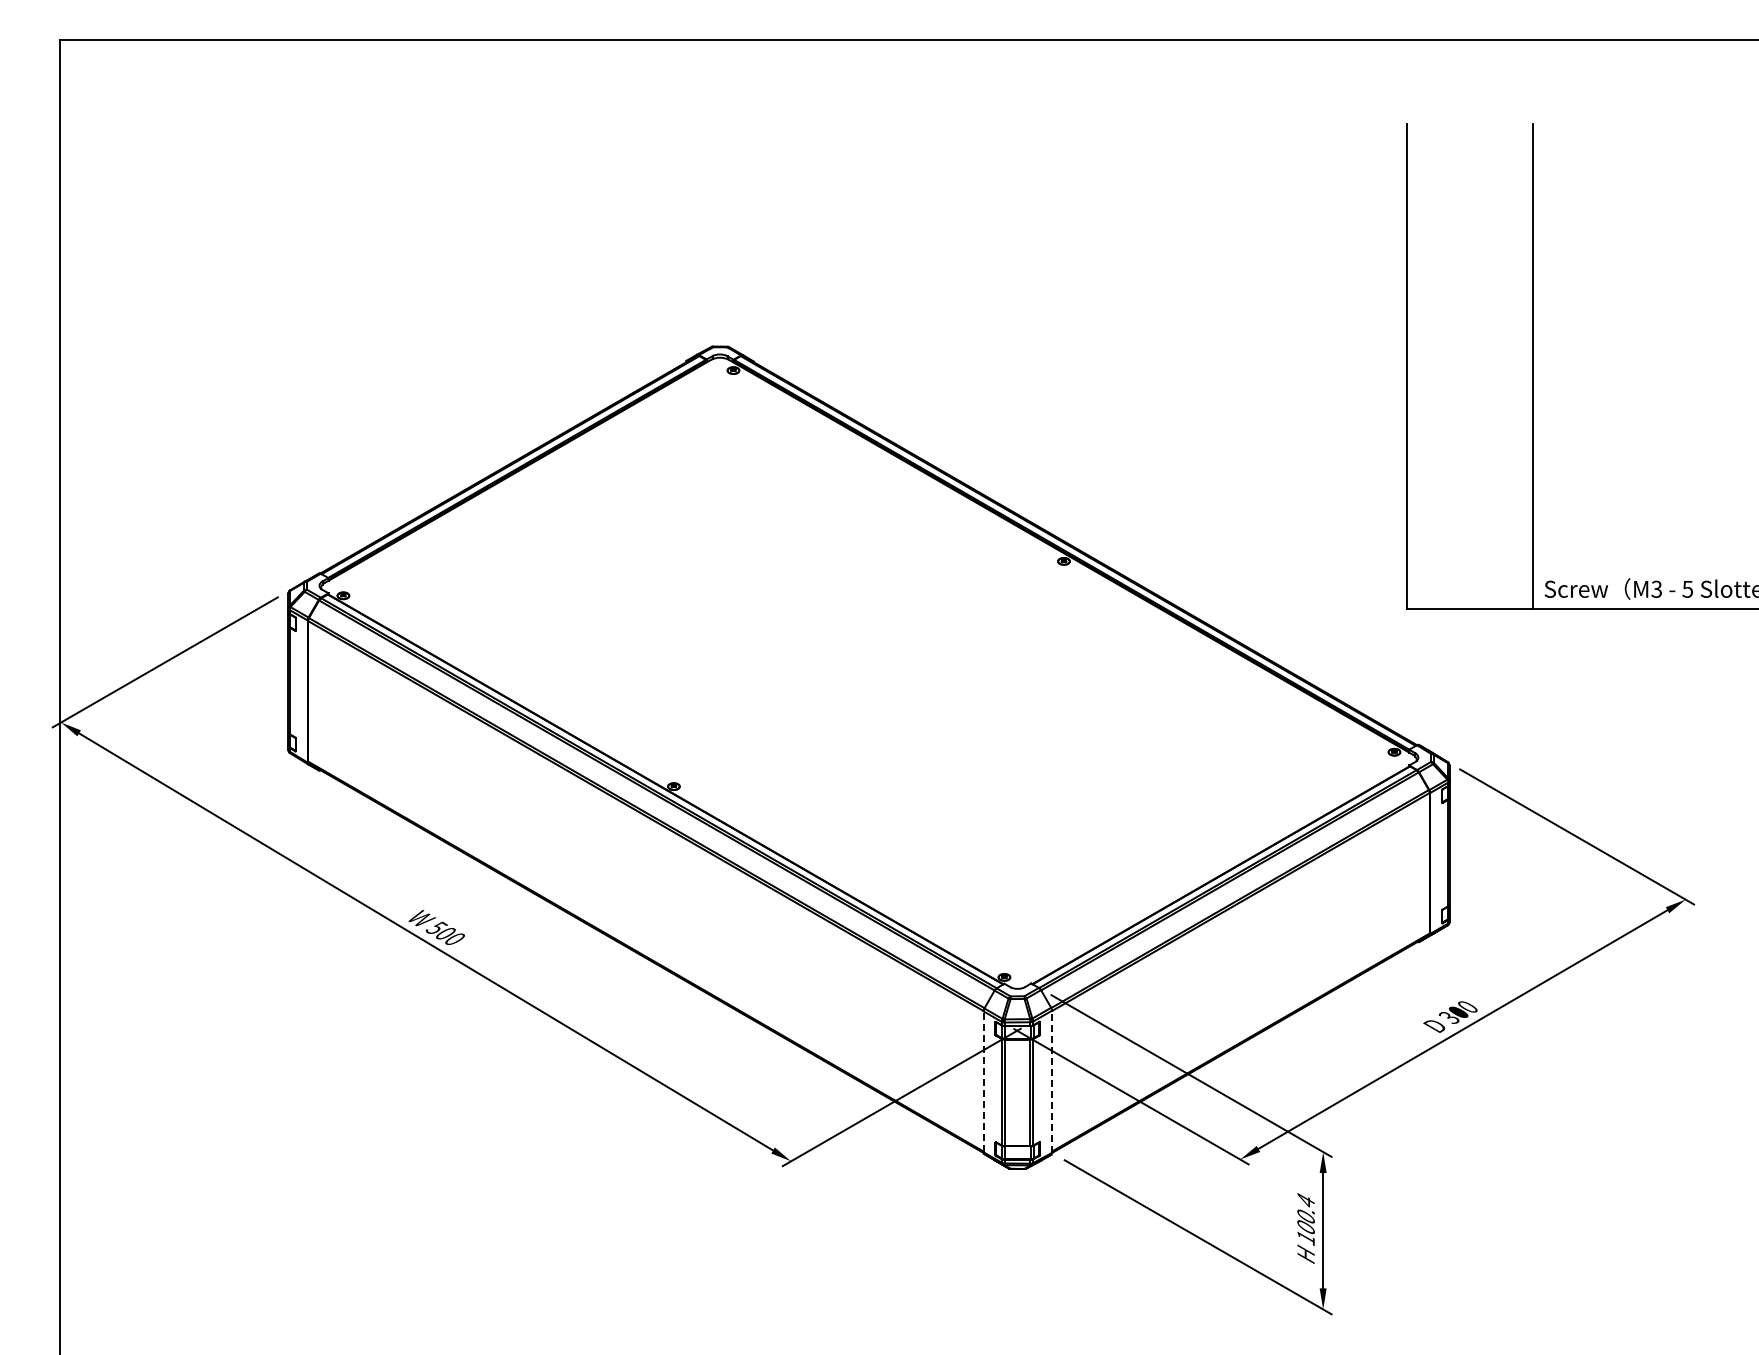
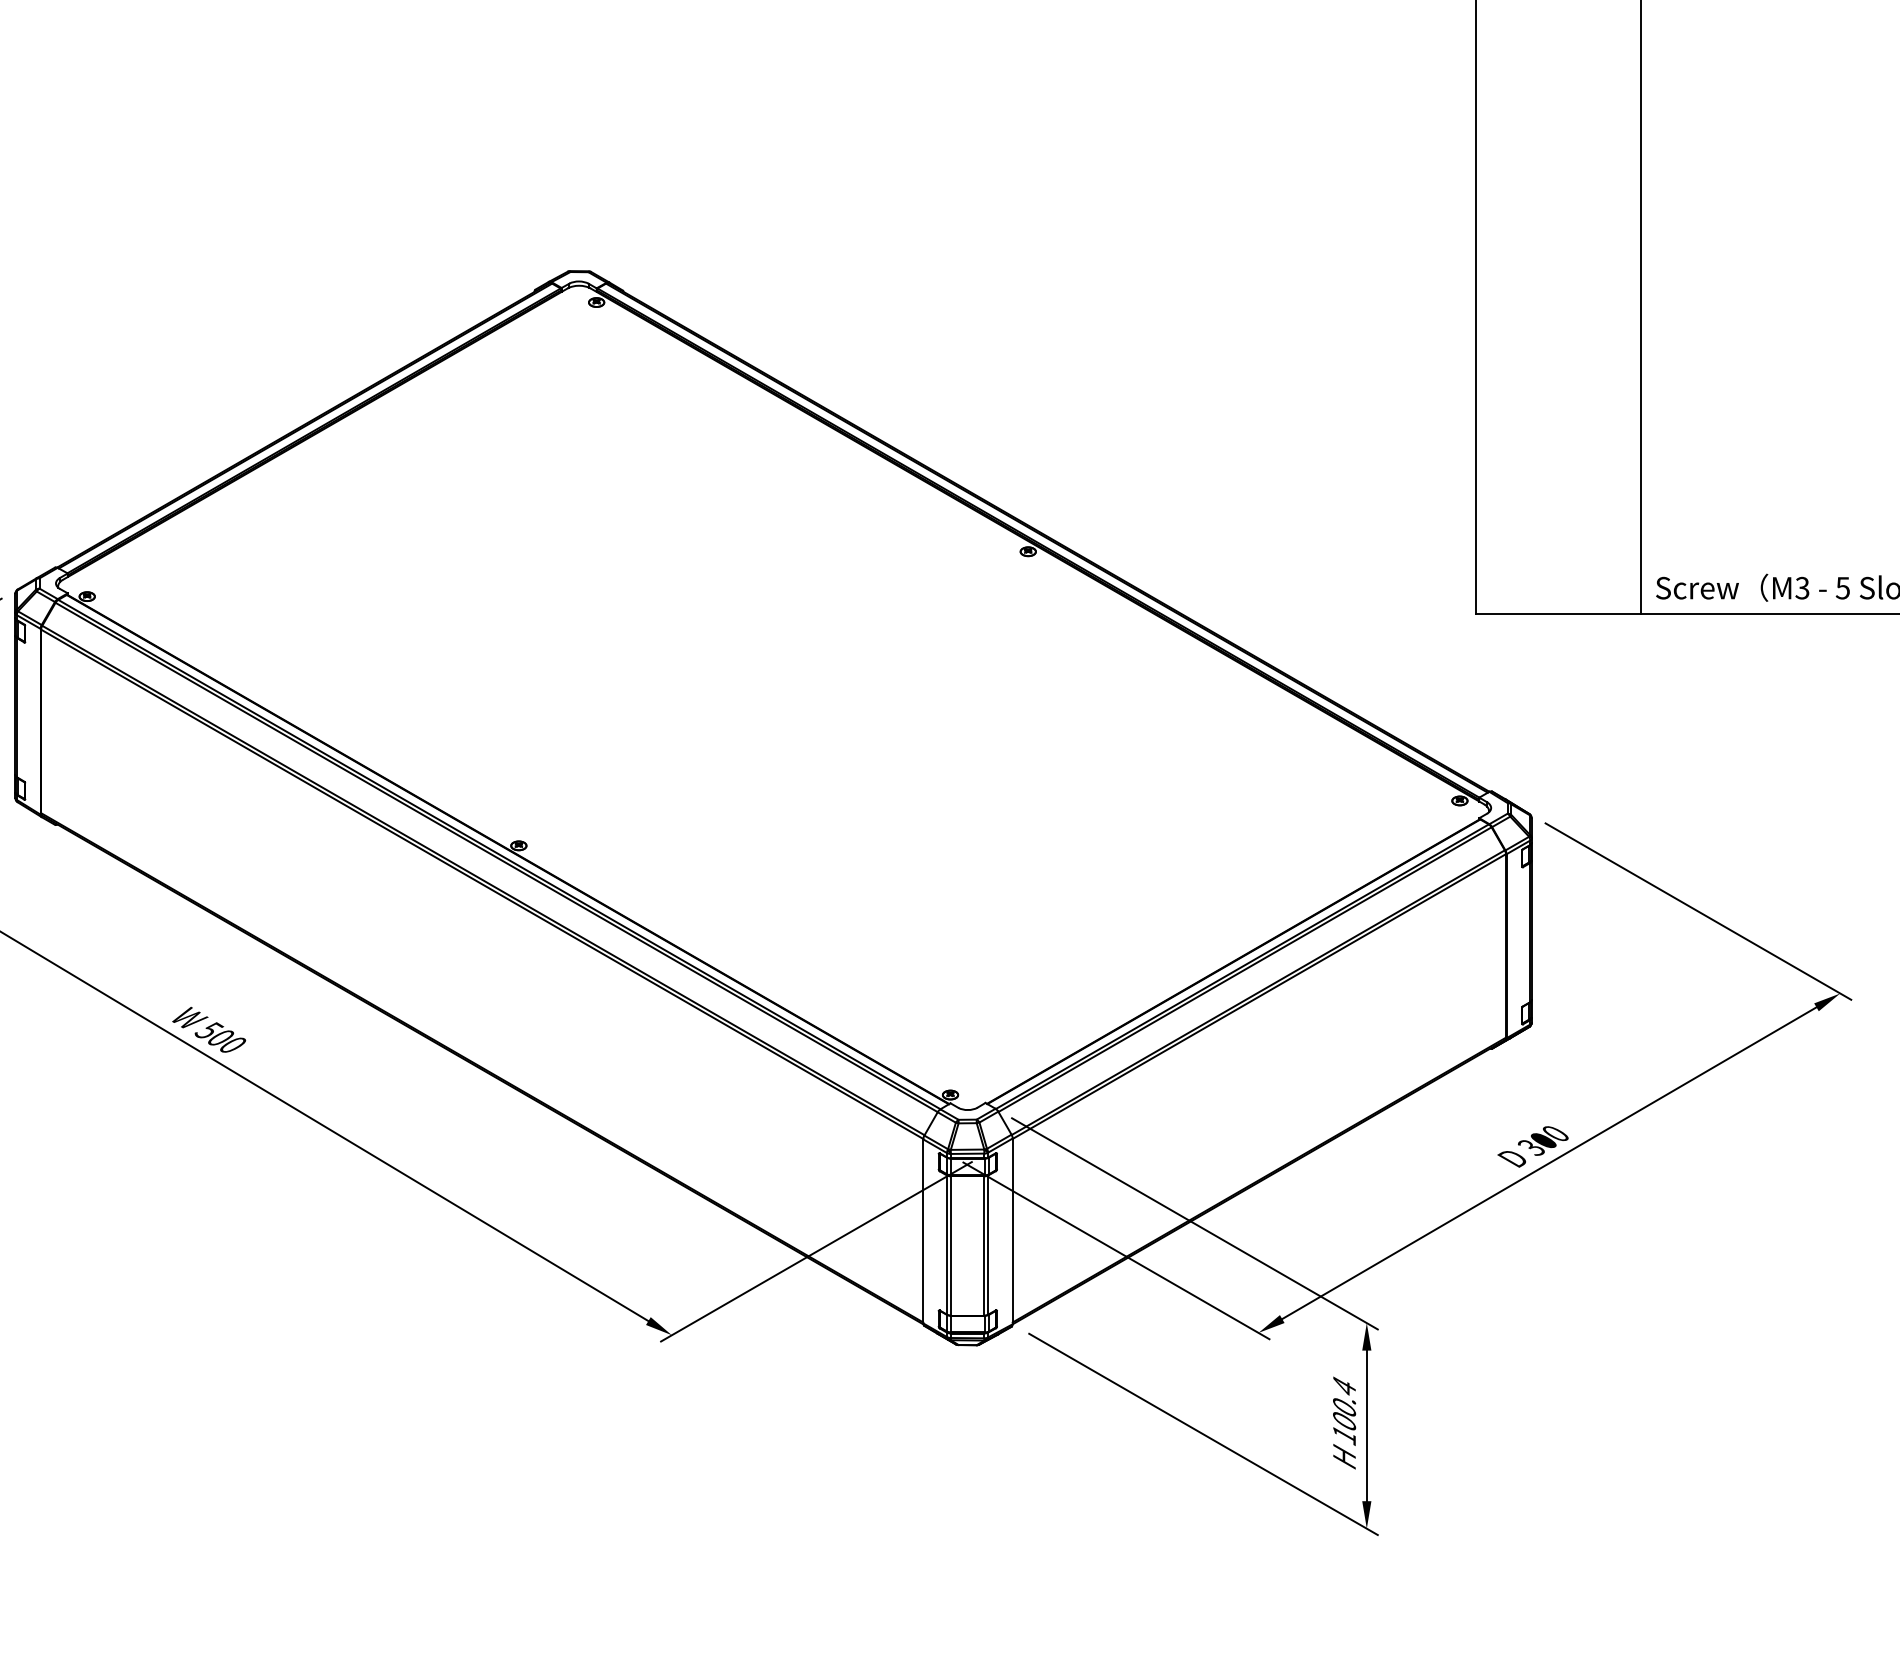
line: (983, 1081) -> (923, 1230), dashed -> solid
line: (1052, 1081) -> (1013, 1230), dashed -> solid

